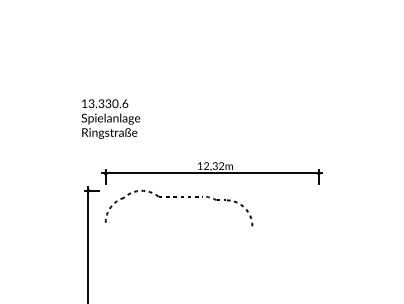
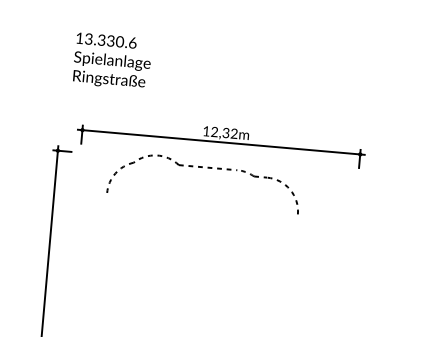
text: (110, 118) -> (111, 60), moved
part: (176, 197) -> (202, 168), moved

